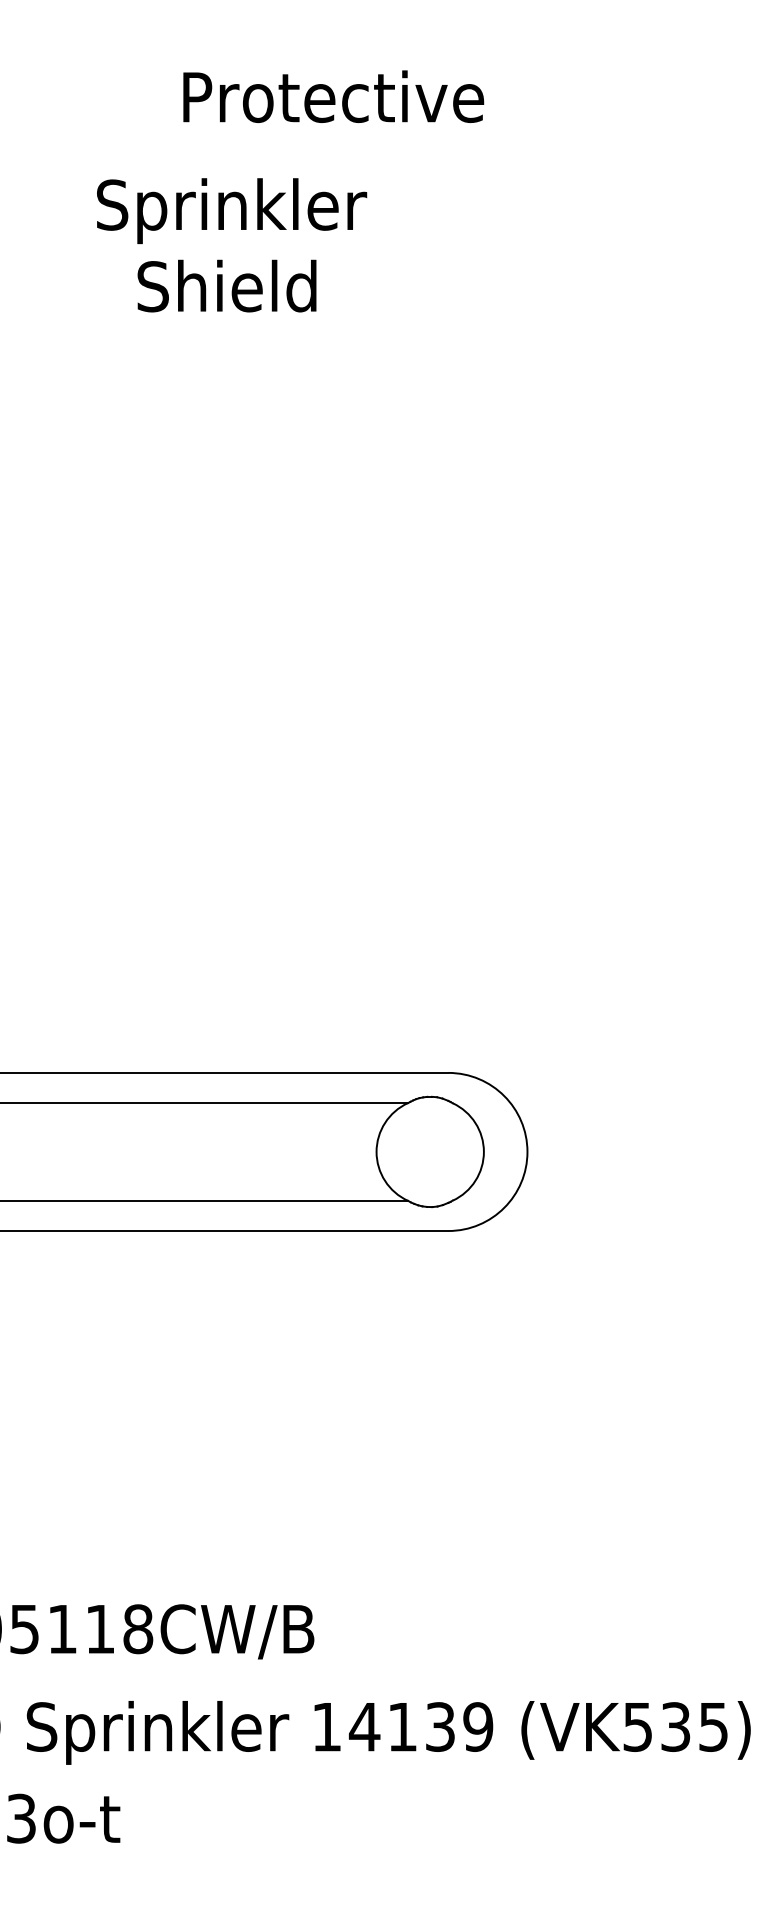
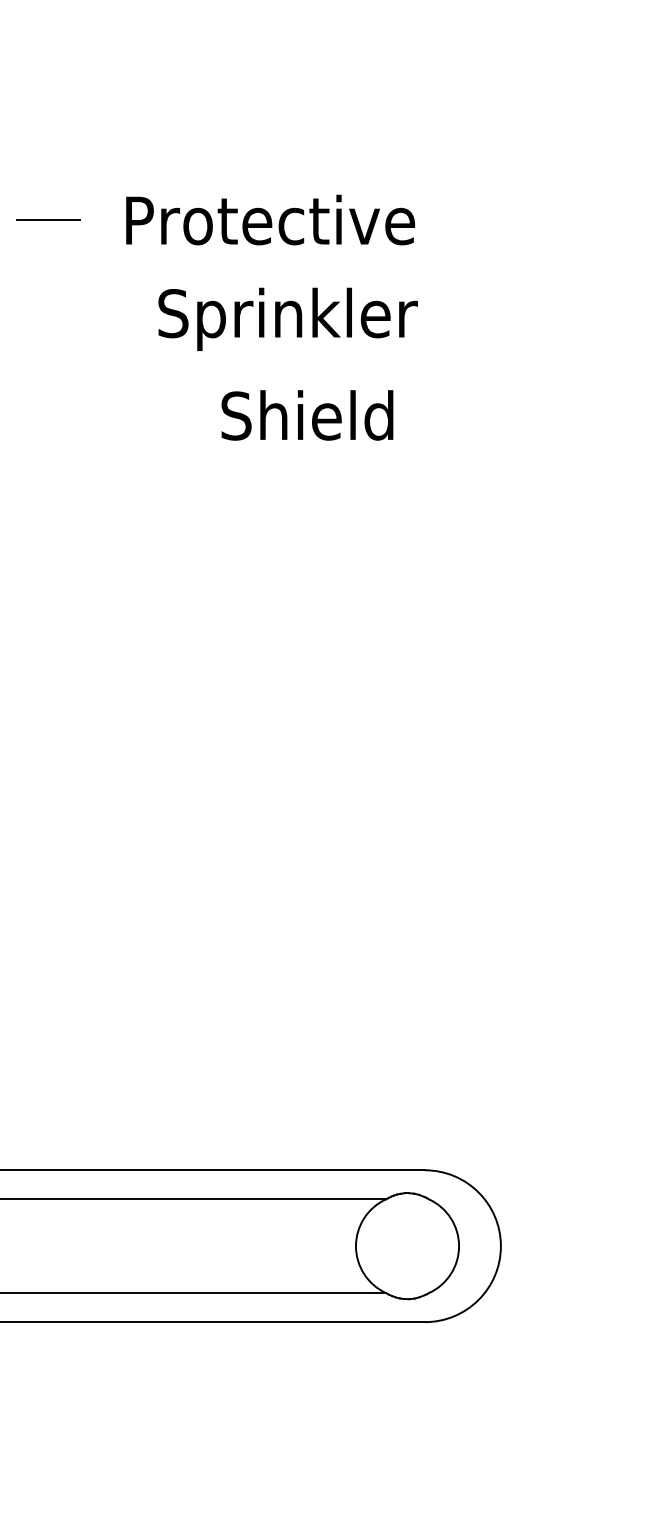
line: (56, 83) -> (48, 219), added
text: (333, 96) -> (270, 219), moved
text: (232, 210) -> (288, 318), moved
text: (226, 285) -> (306, 414), moved

